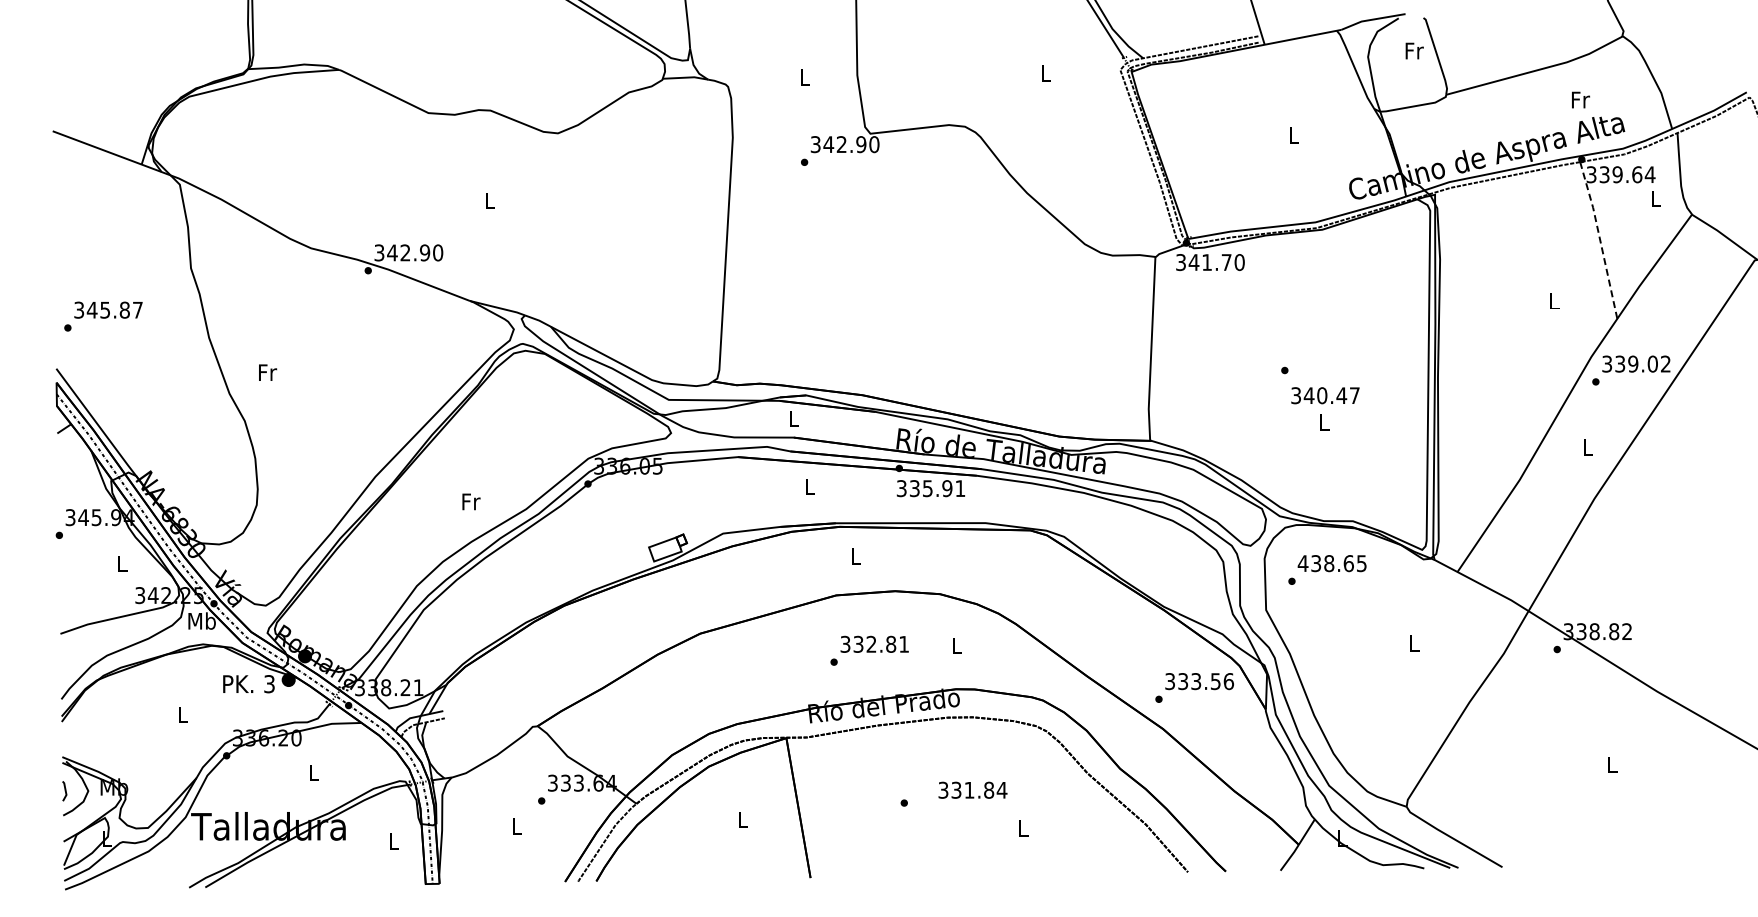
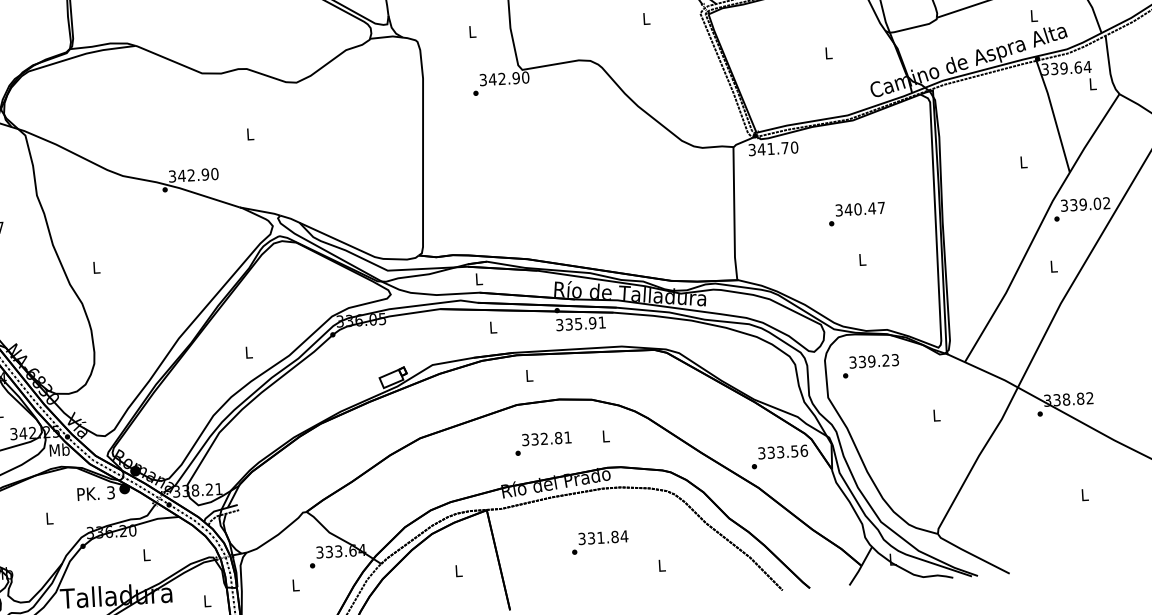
text: (1581, 99) -> (1034, 15), Fr -> L
line: (1600, 239) -> (1054, 115), dashed -> solid
text: (268, 372) -> (97, 267), Fr -> L
text: (1325, 395) -> (860, 209), moved
text: (471, 501) -> (249, 352), Fr -> L
text: (1331, 563) -> (873, 361), 438.65 -> 339.23
text: (972, 789) -> (603, 537), moved

